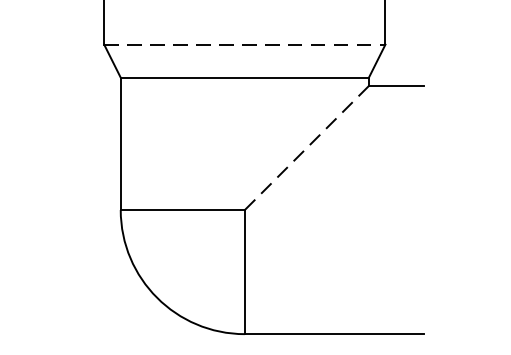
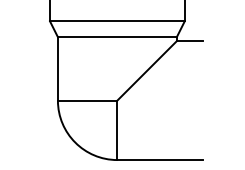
line: (245, 44) -> (117, 21), dashed -> solid
line: (305, 149) -> (146, 71), dashed -> solid

